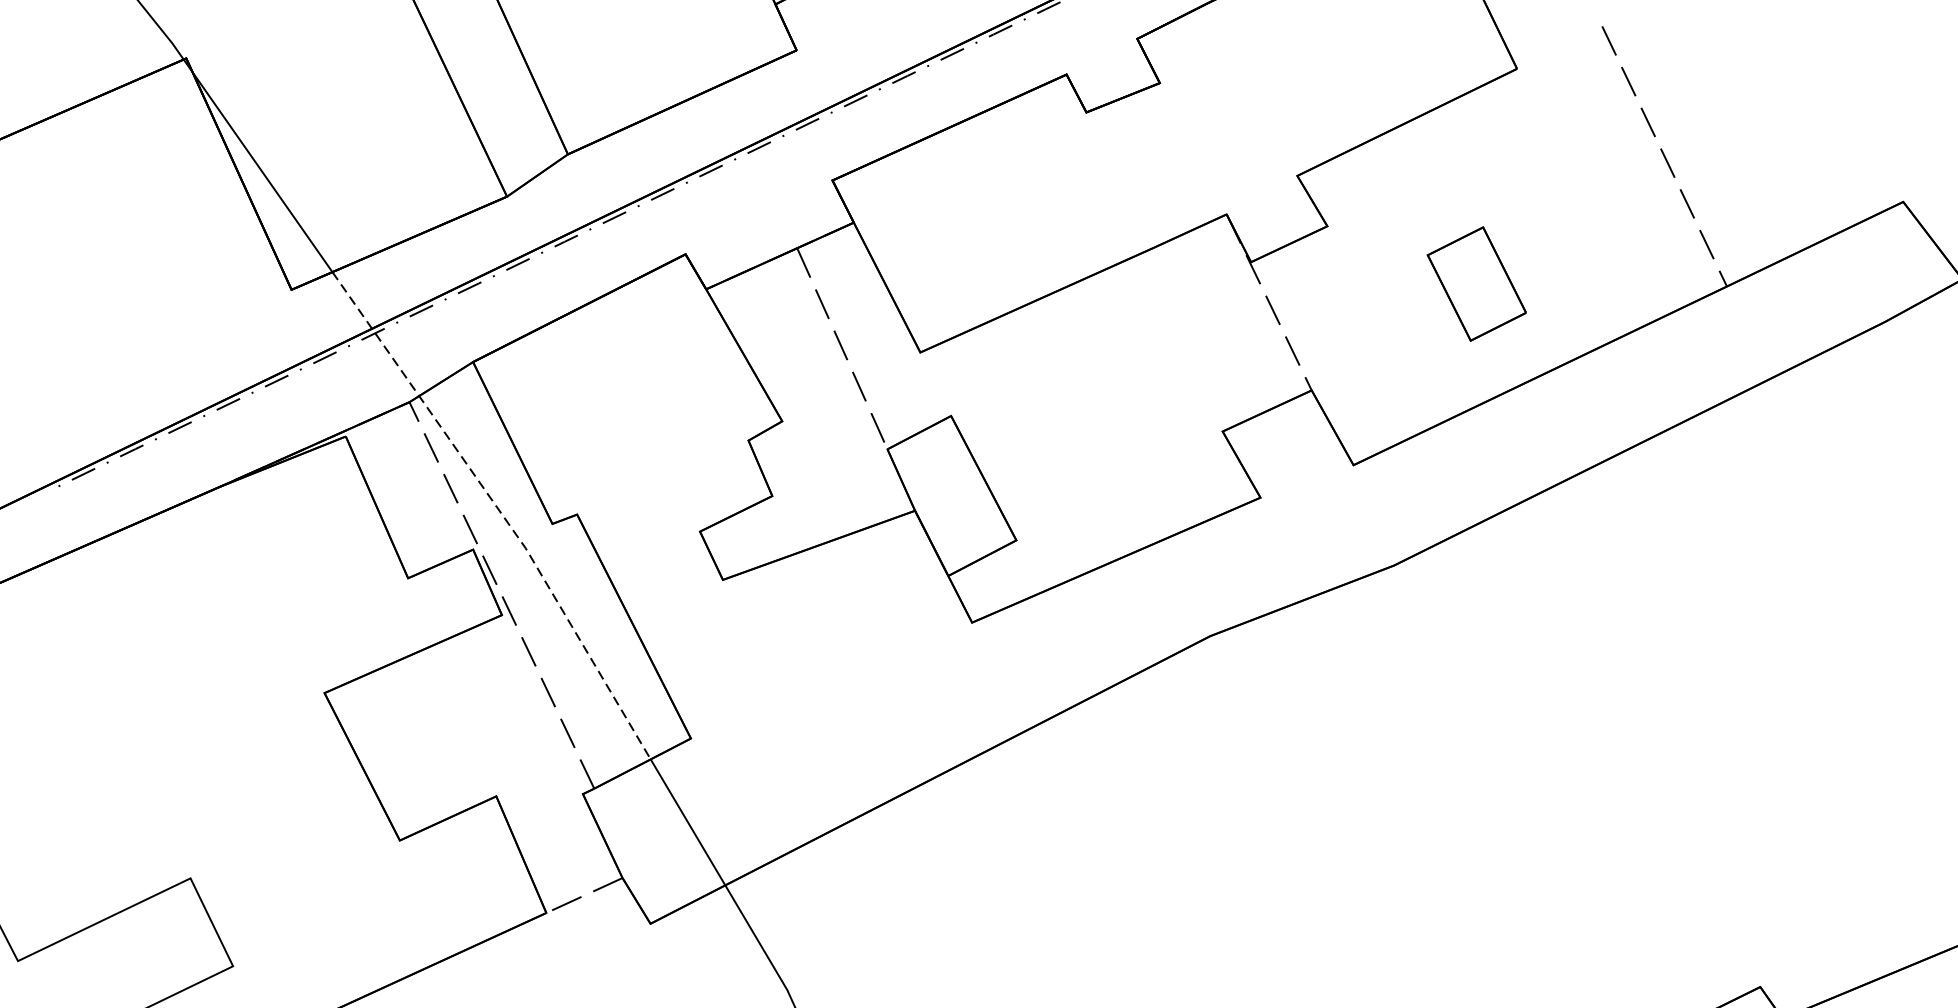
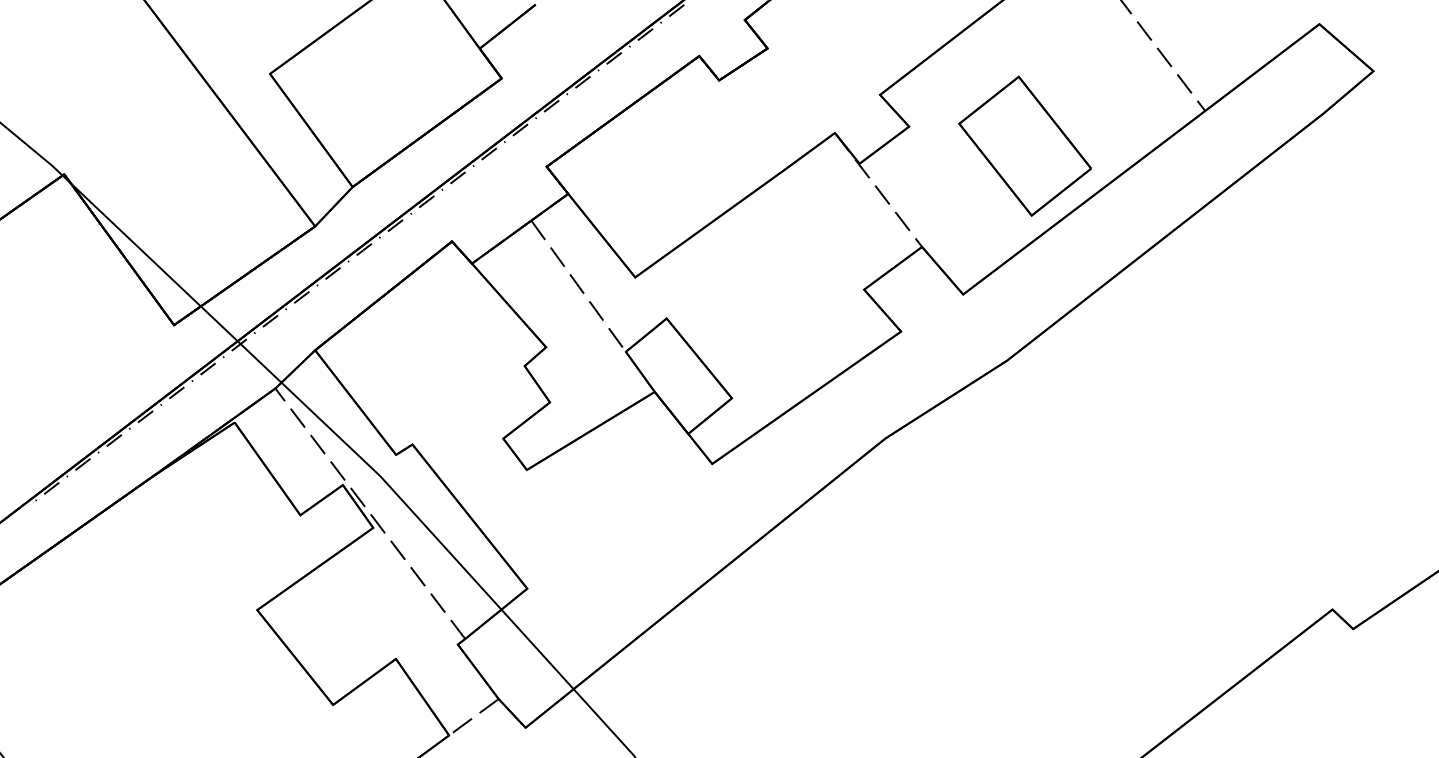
part: (1476, 283) -> (1024, 145), size x1.67
line: (499, 511) -> (356, 453), dashed -> solid

